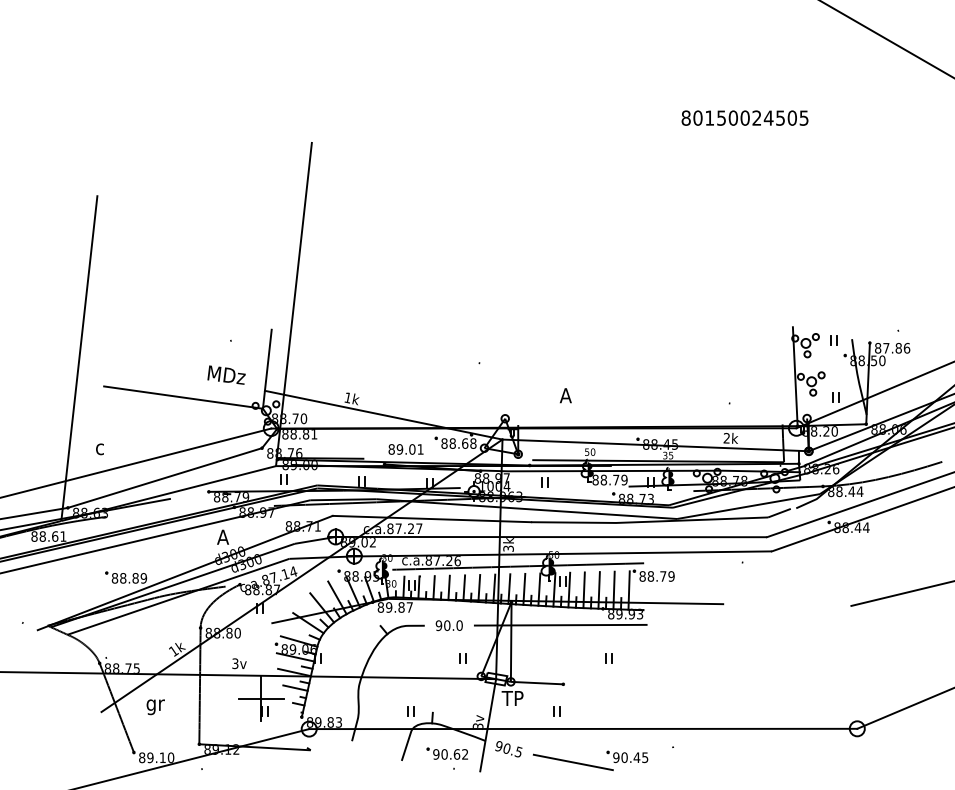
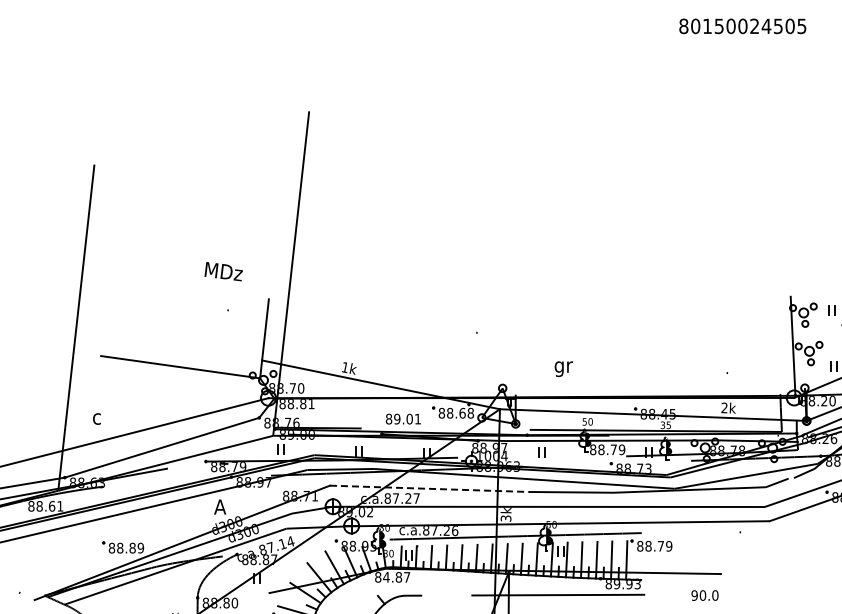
text: (744, 117) -> (742, 25), moved
text: (226, 374) -> (223, 271), moved
text: (566, 397) -> (564, 367), A -> gr
line: (432, 519) -> (429, 489), solid -> dashed
text: (388, 607) -> (385, 577), 89.87 -> 84.87
text: (448, 625) -> (704, 595), moved

